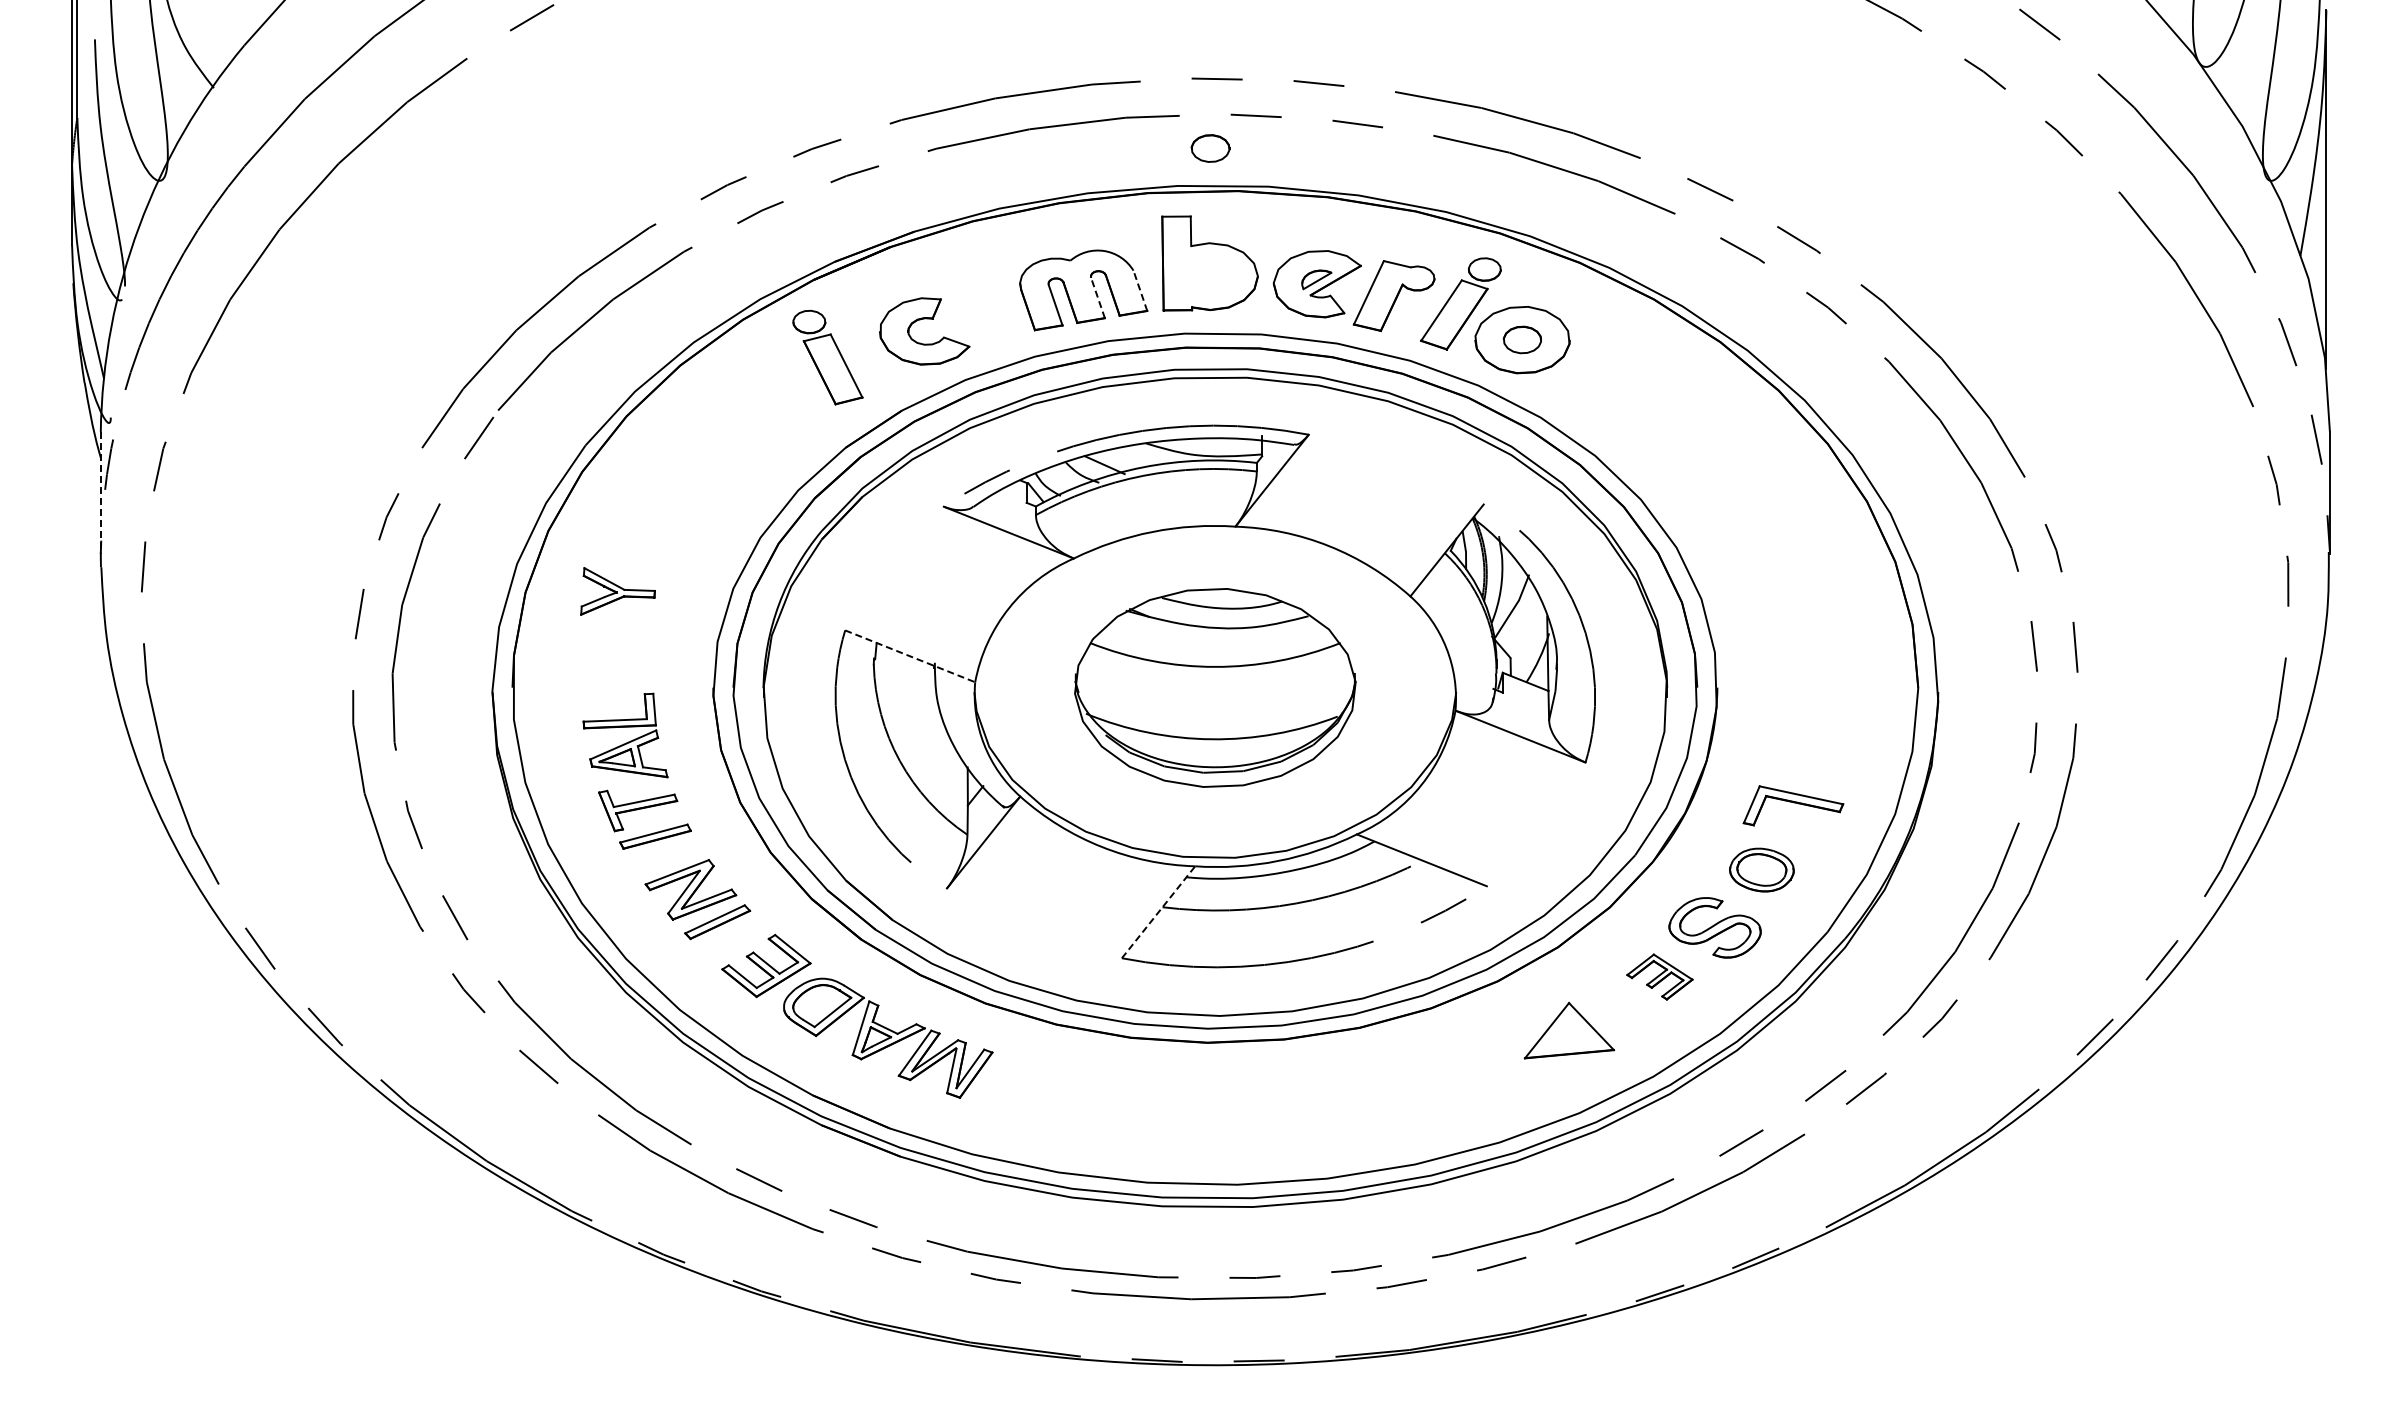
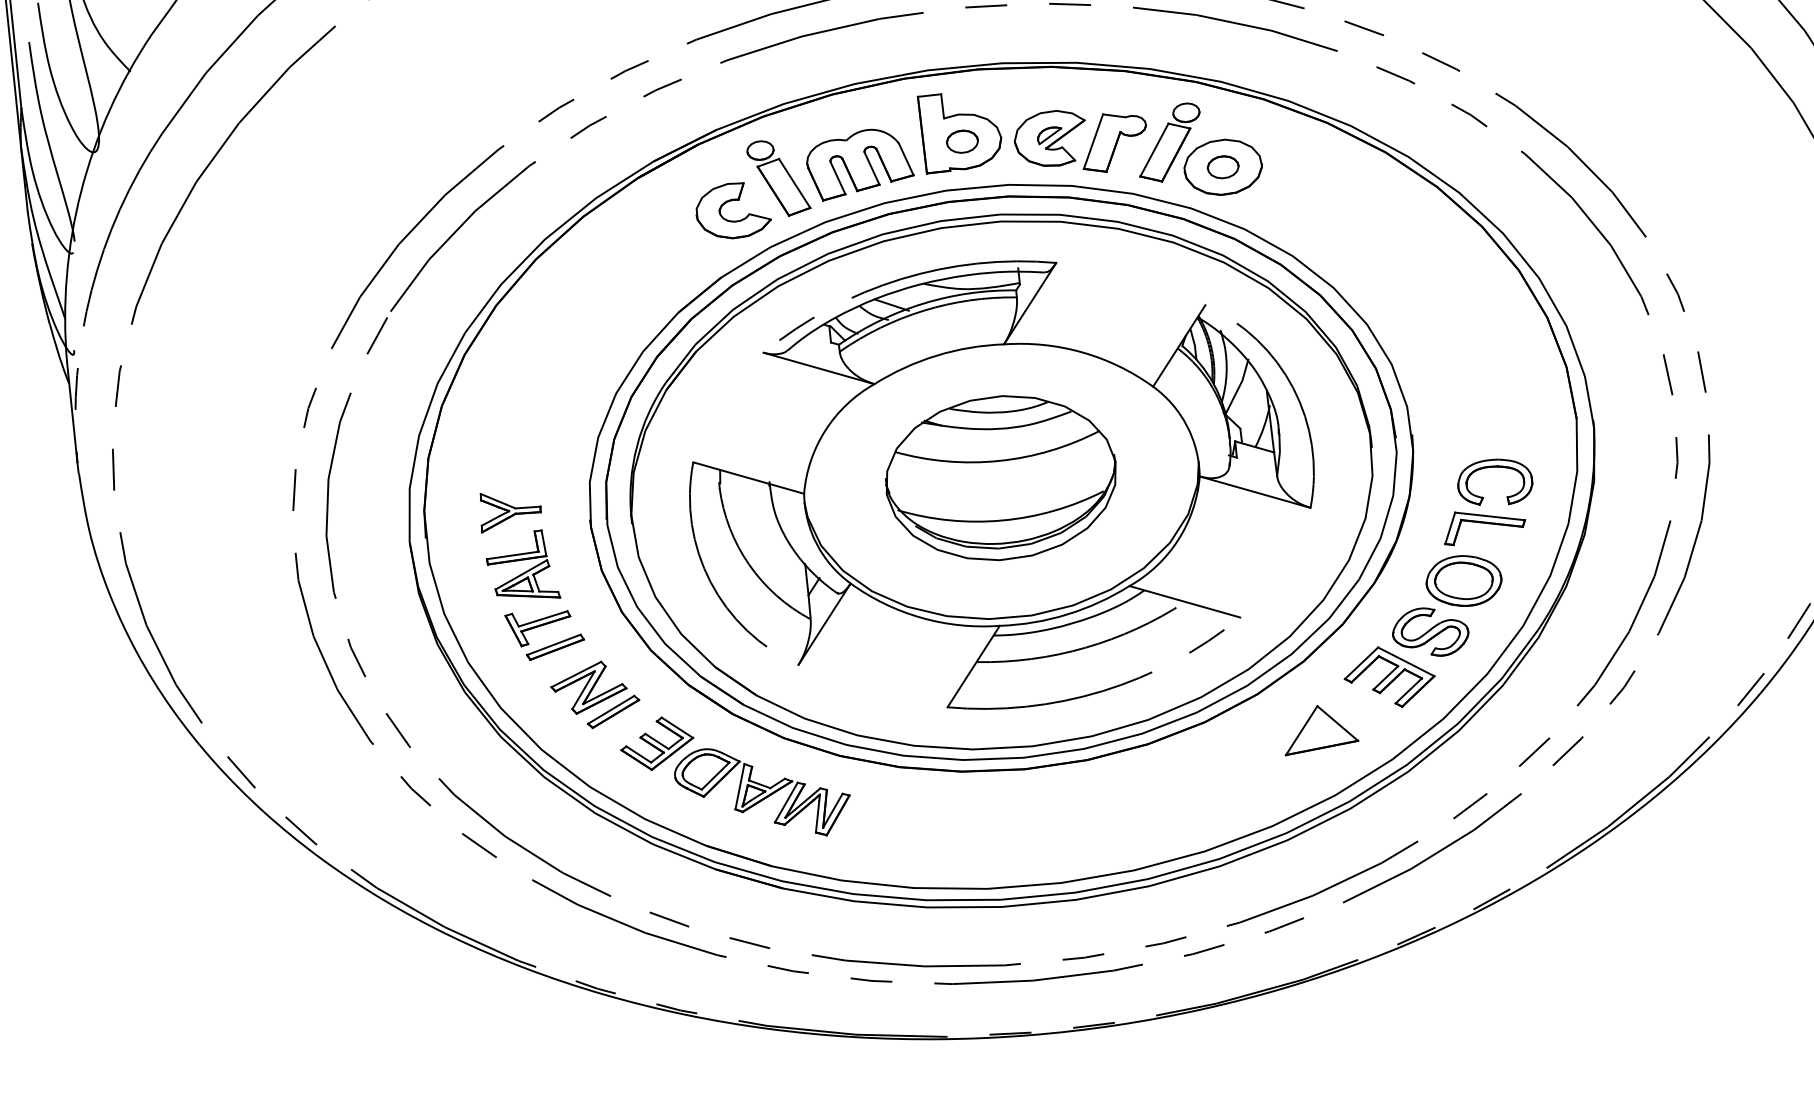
part: (1210, 148) -> (962, 141), moved
line: (1140, 290) -> (906, 159), dashed -> solid
line: (1097, 297) -> (871, 168), dashed -> solid
part: (827, 357) -> (778, 178), moved
line: (100, 493) -> (72, 413), dashed -> solid
part: (617, 591) -> (509, 510), moved
line: (910, 656) -> (748, 478), dashed -> solid
part: (1811, 736) -> (1493, 467), added
part: (1761, 869) -> (1463, 580), size x1.43
line: (1158, 912) -> (973, 666), dashed -> solid
part: (1659, 976) -> (1389, 676), size x1.67

